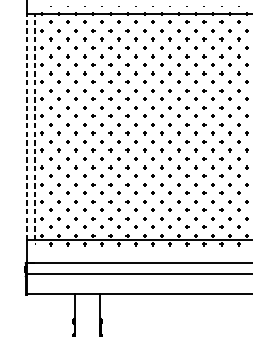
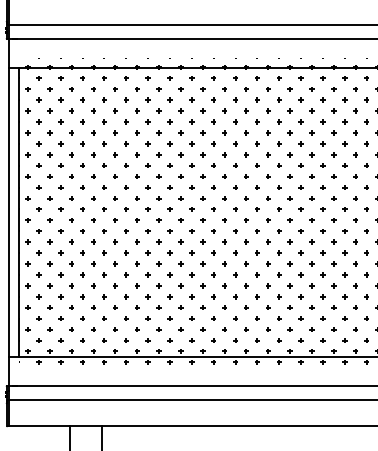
line: (26, 127) -> (8, 212), dashed -> solid
line: (35, 127) -> (19, 212), dashed -> solid

